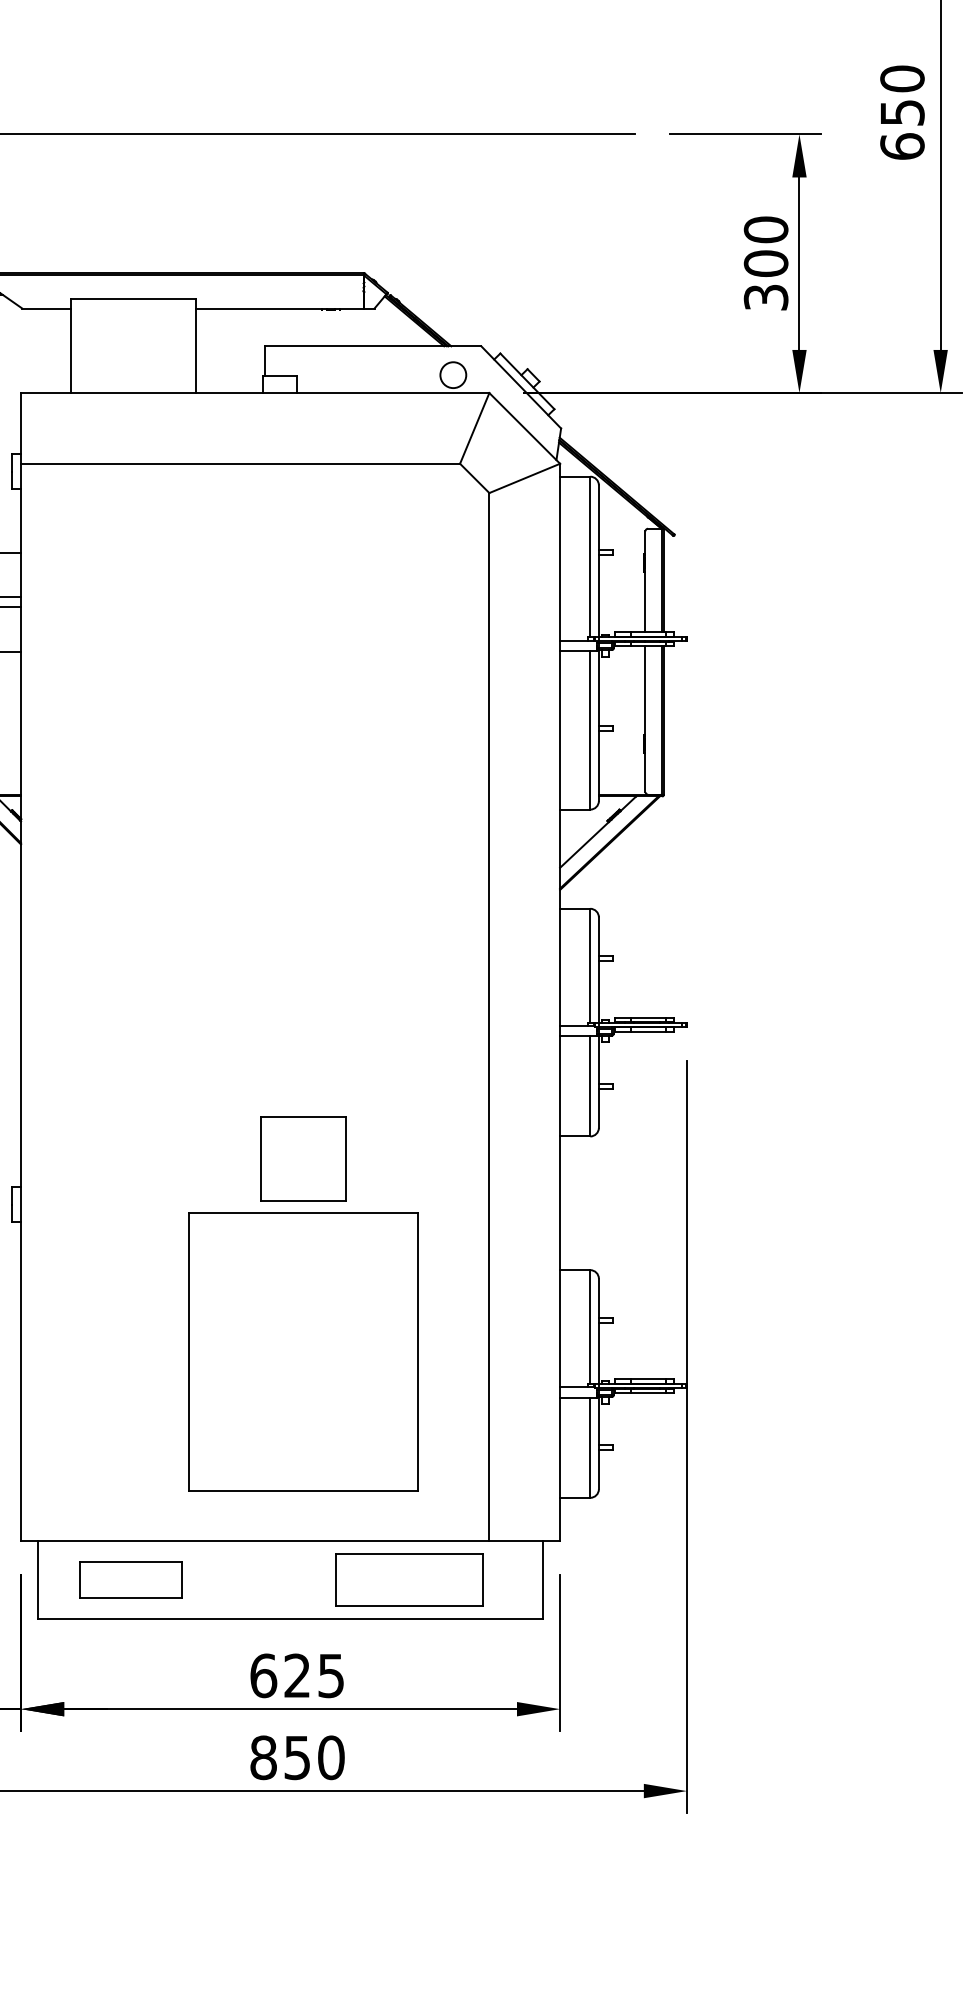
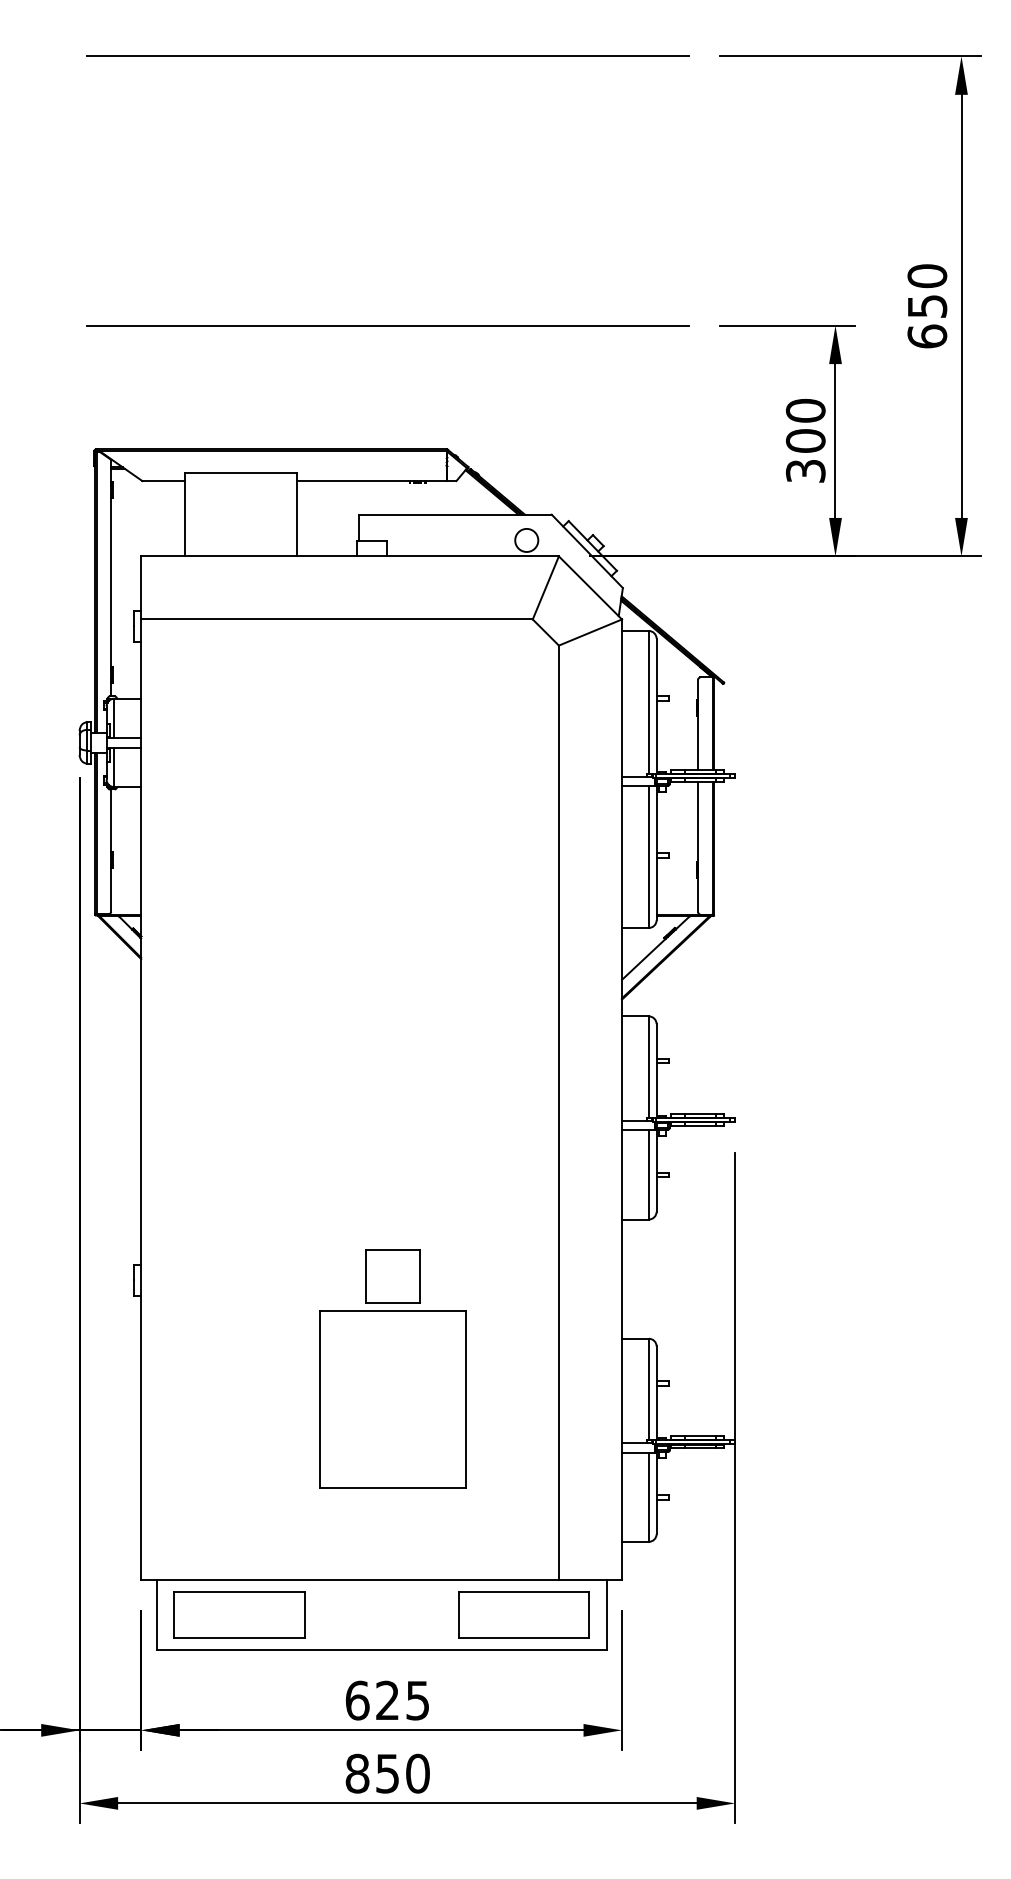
part: (302, 1303) -> (392, 1368), size x0.71
part: (131, 1579) -> (239, 1614), size x1.43
part: (409, 1579) -> (523, 1614), moved

